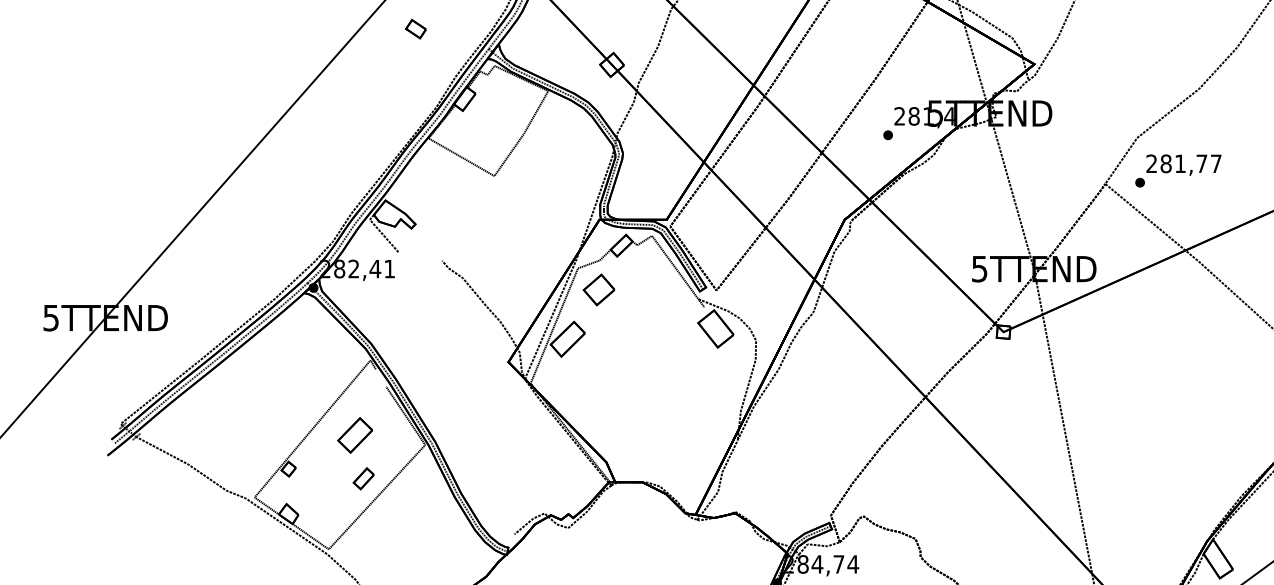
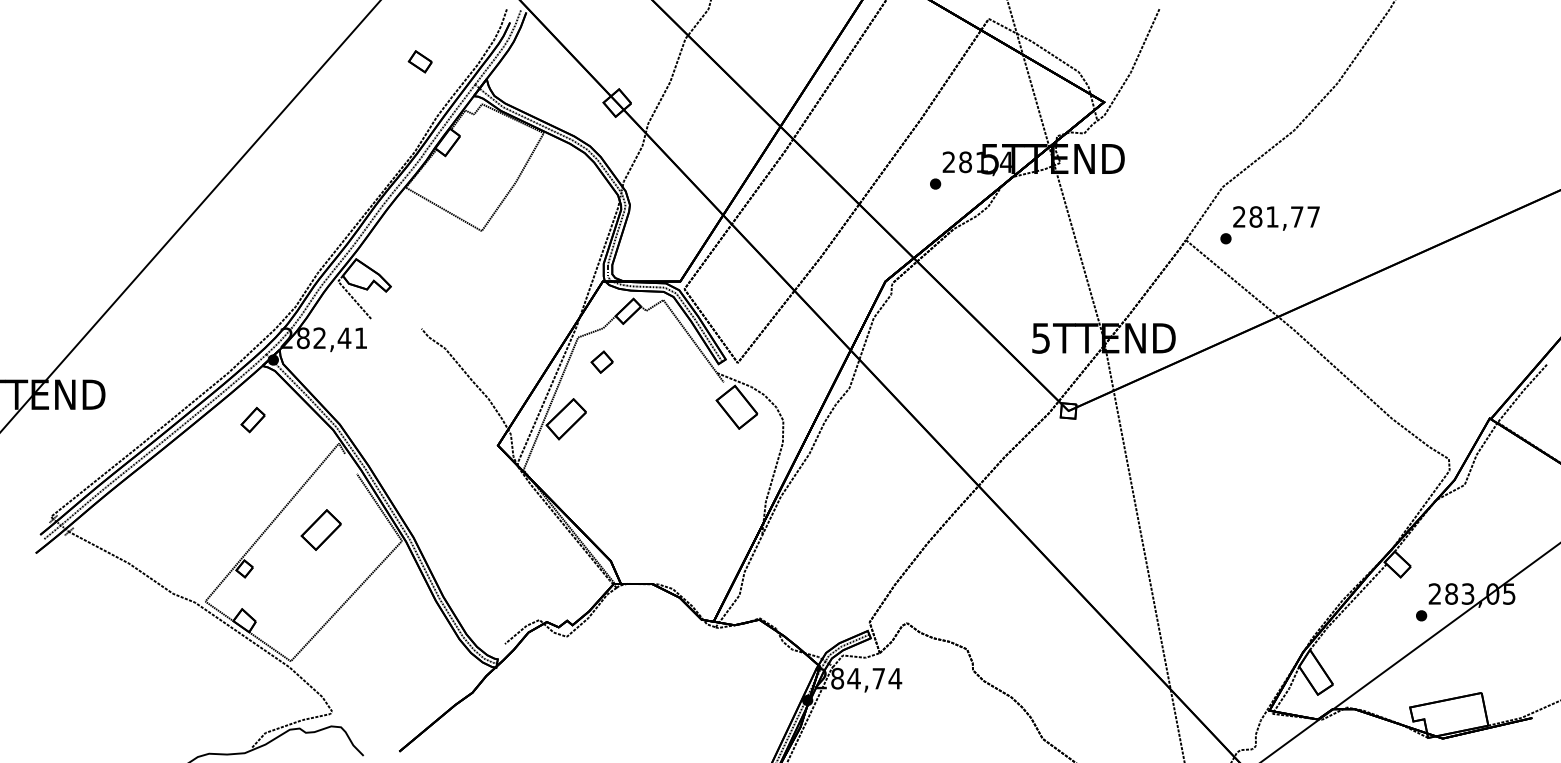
part: (415, 28) -> (419, 61), moved
part: (598, 289) -> (601, 361), size x0.6
part: (363, 478) -> (252, 419), moved

